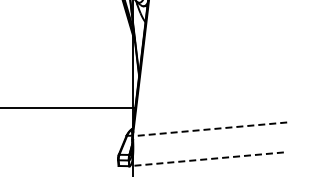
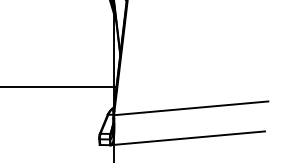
line: (209, 129) -> (190, 108), dashed -> solid
line: (206, 159) -> (187, 138), dashed -> solid

